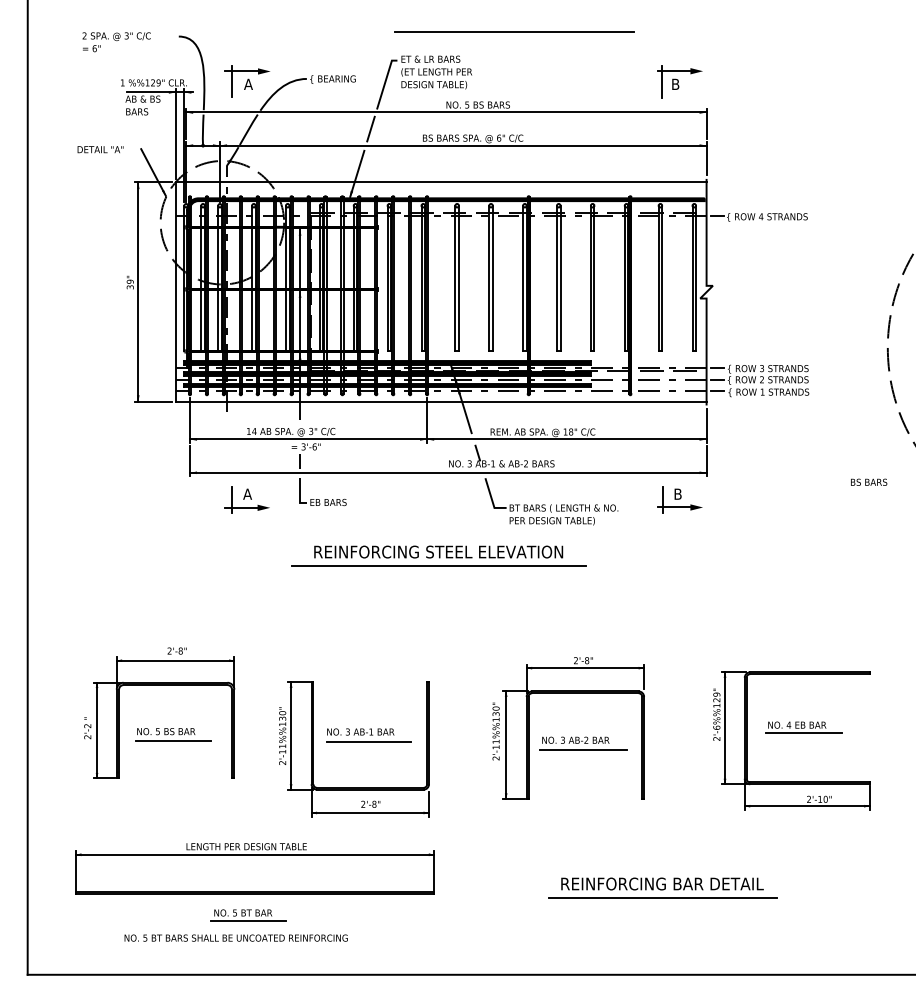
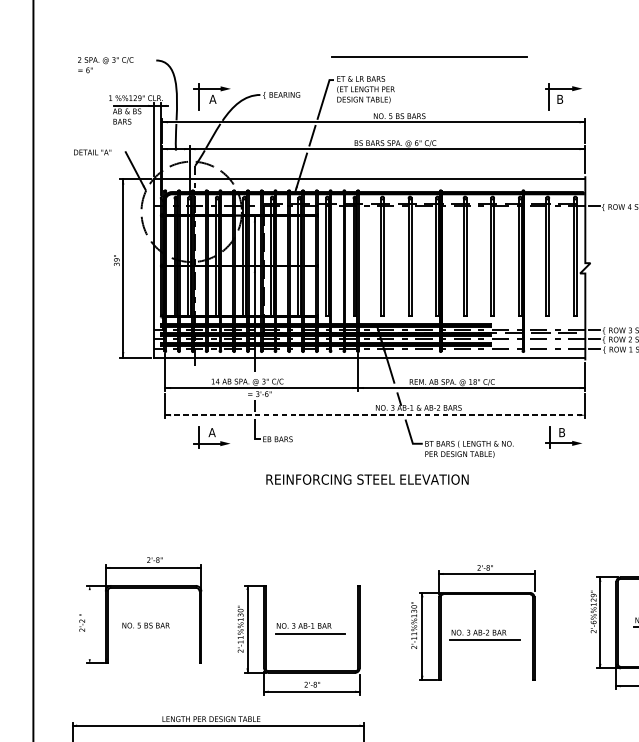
line: (448, 472) -> (375, 414), solid -> dashed
line: (438, 566) -> (367, 491), removed
line: (97, 730) -> (90, 624), removed
line: (173, 740) -> (151, 632), removed

